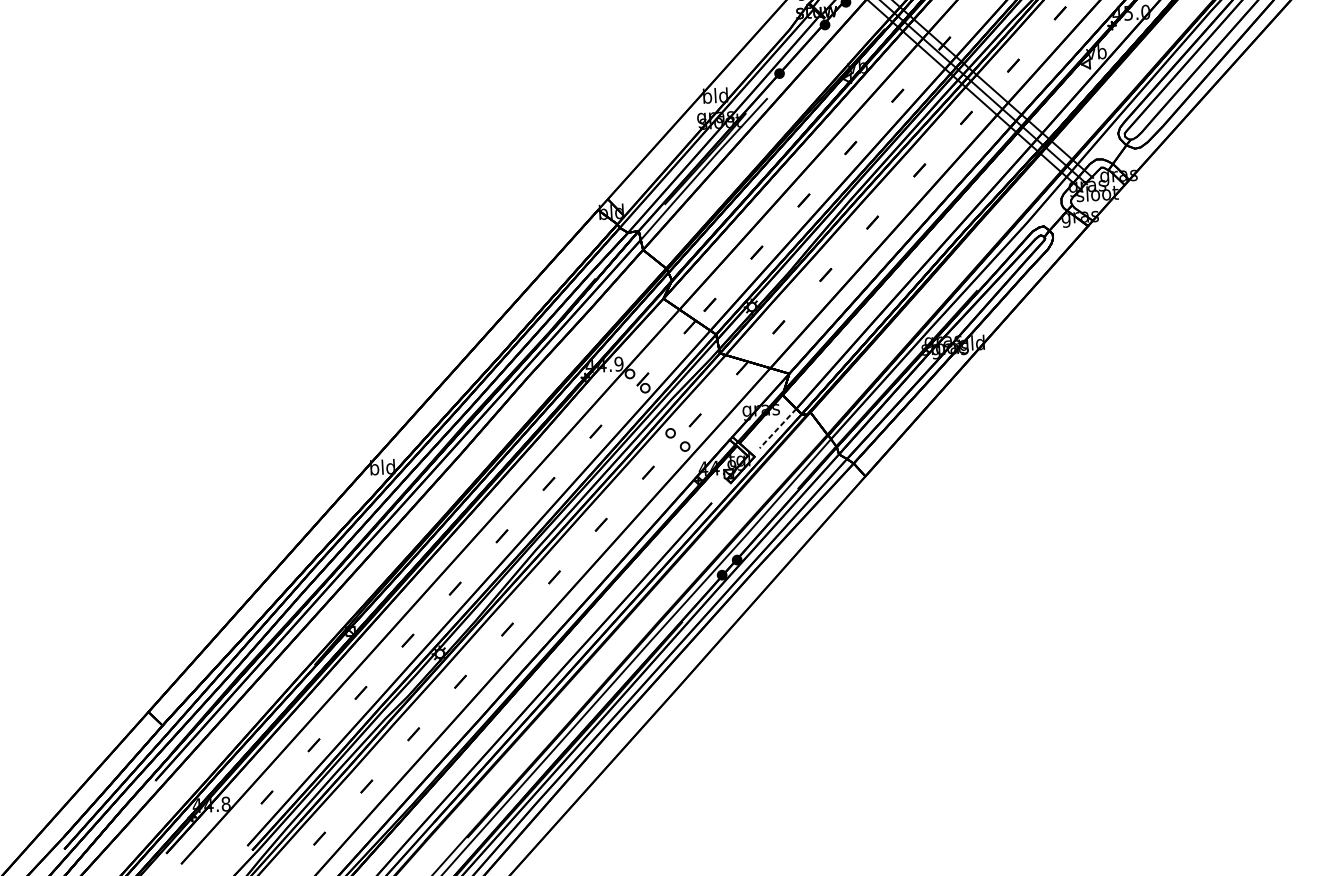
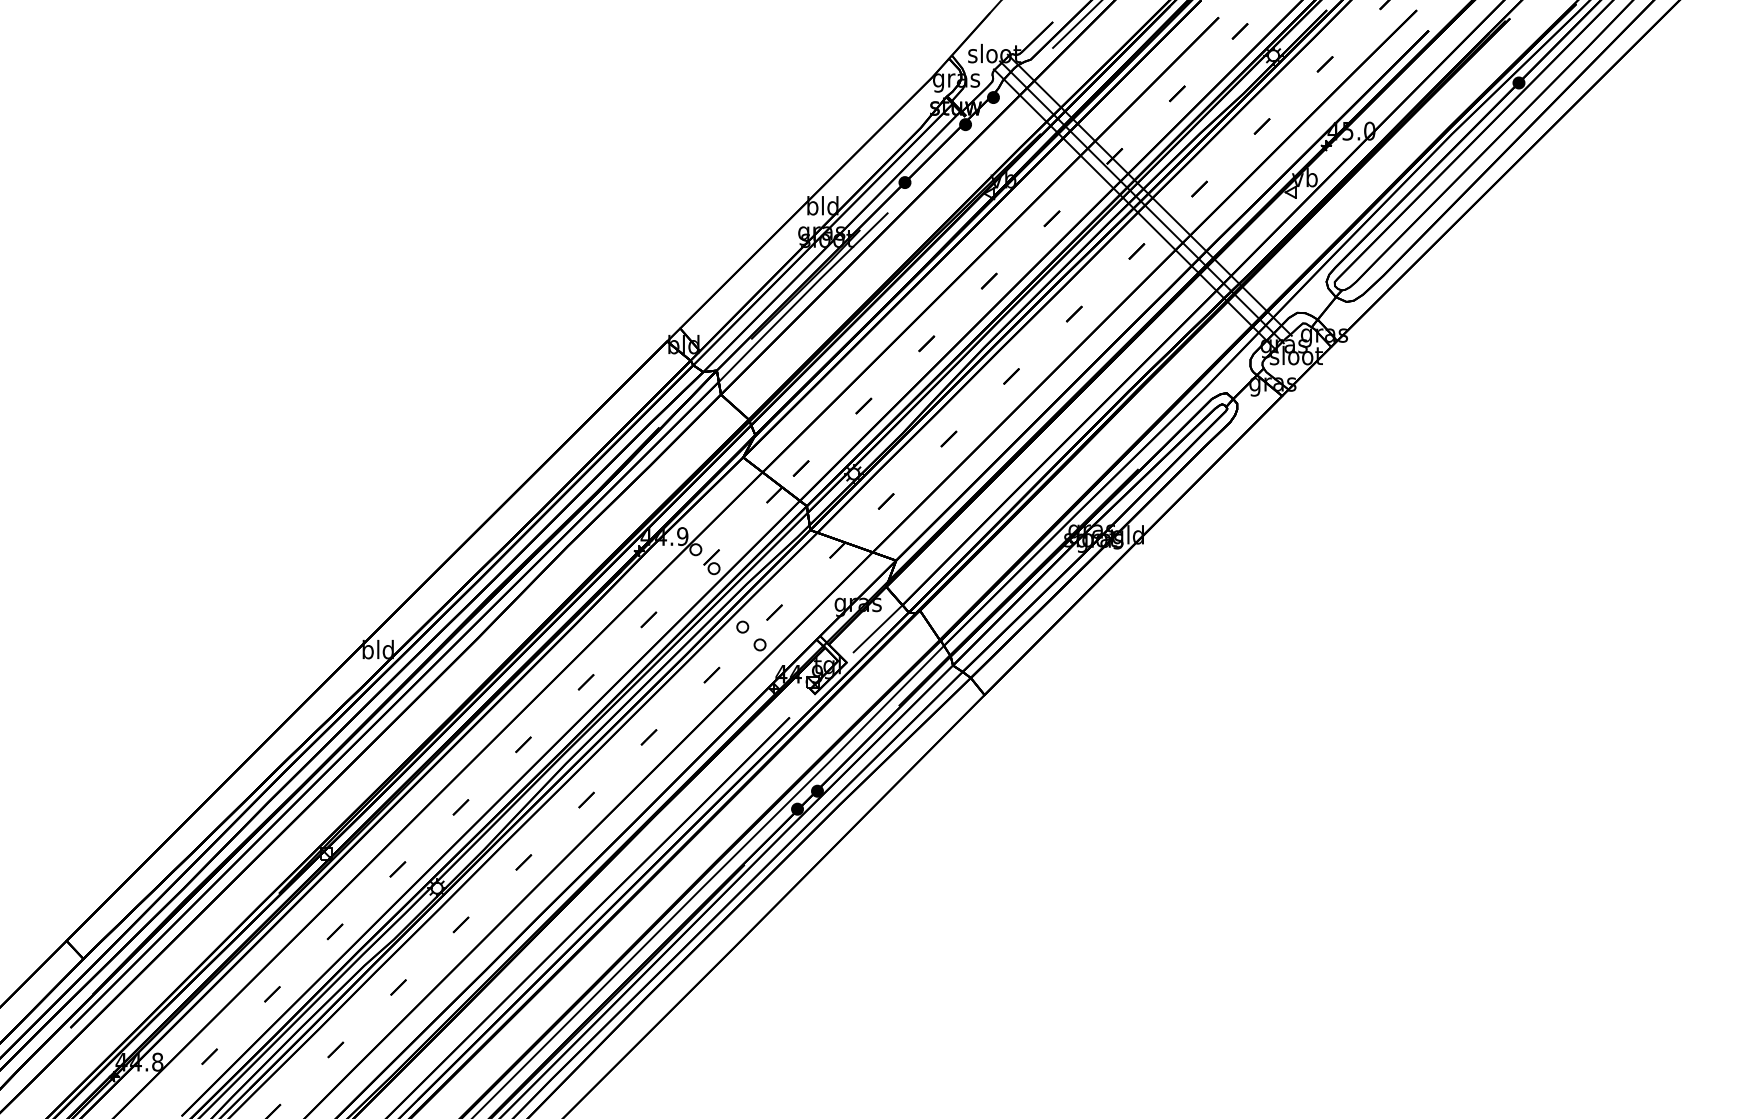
line: (778, 428) -> (878, 628), dashed -> solid

